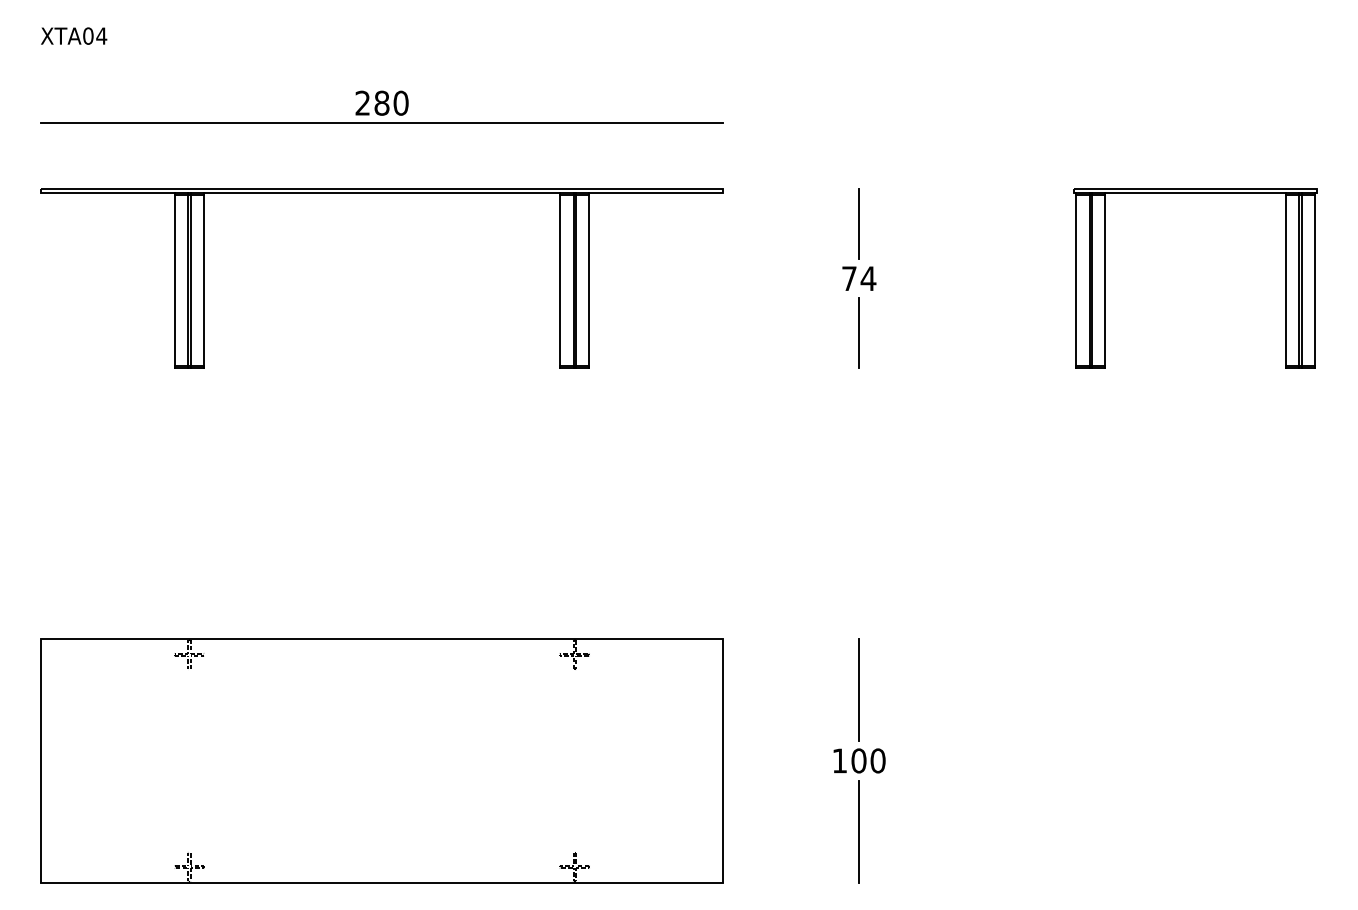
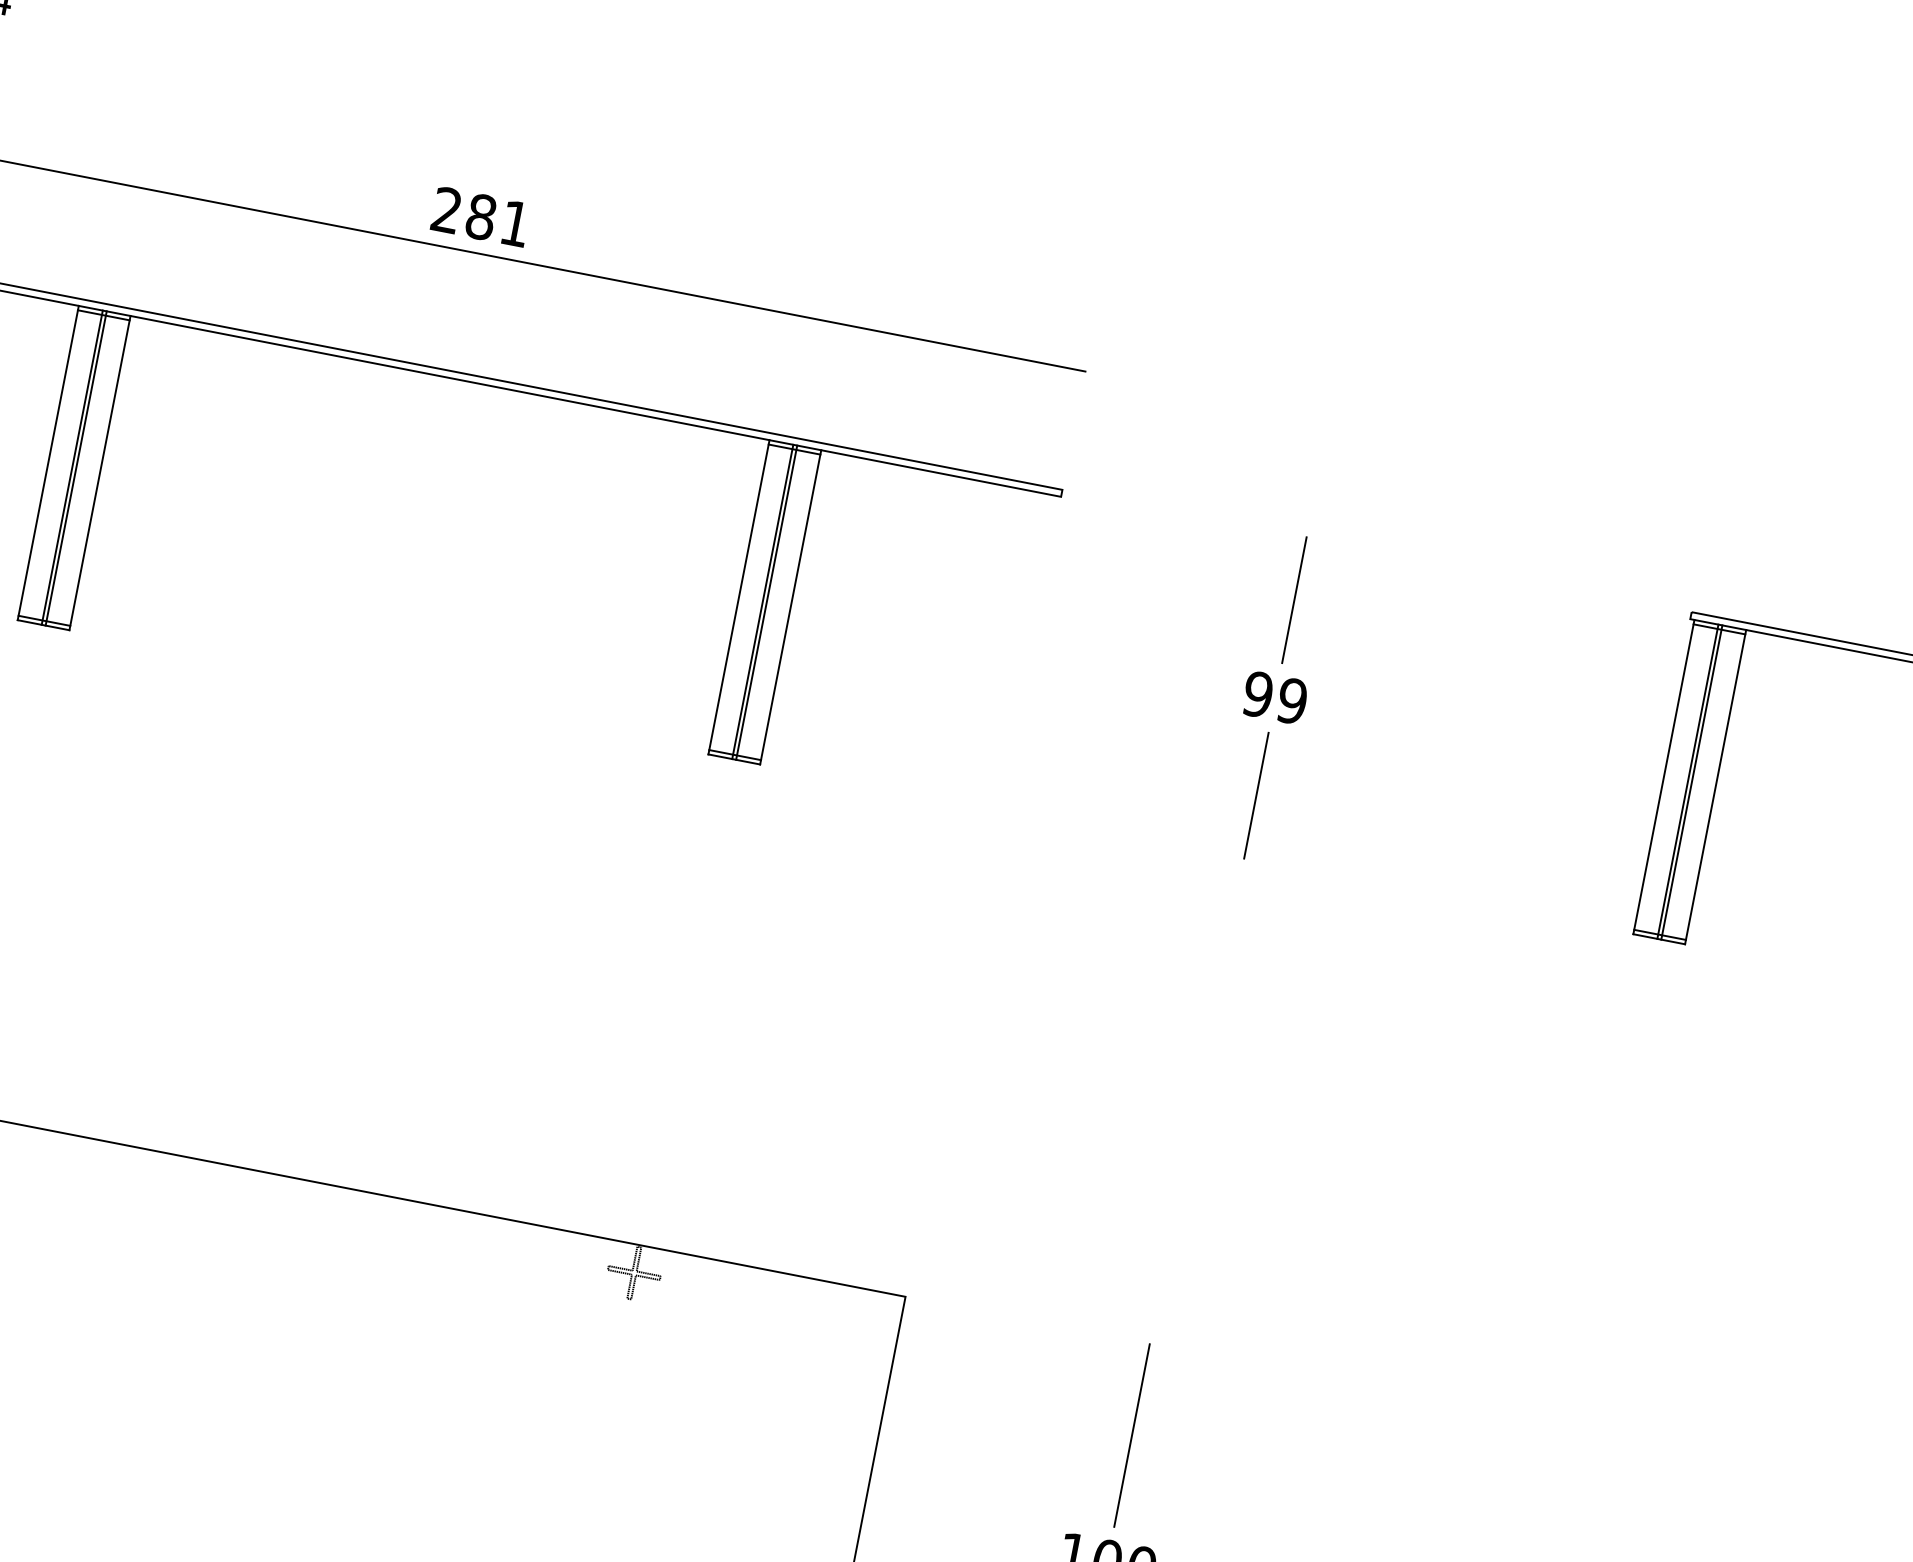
text: (400, 102) -> (514, 222), 280 -> 281
text: (858, 278) -> (1274, 697), 74 -> 99

